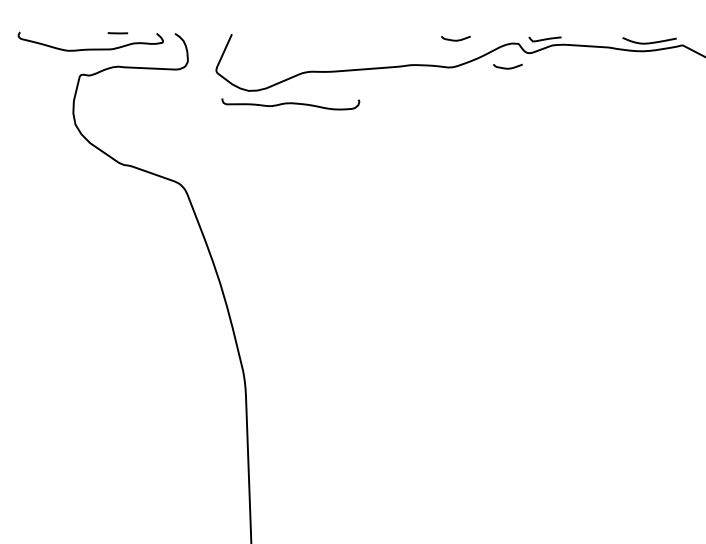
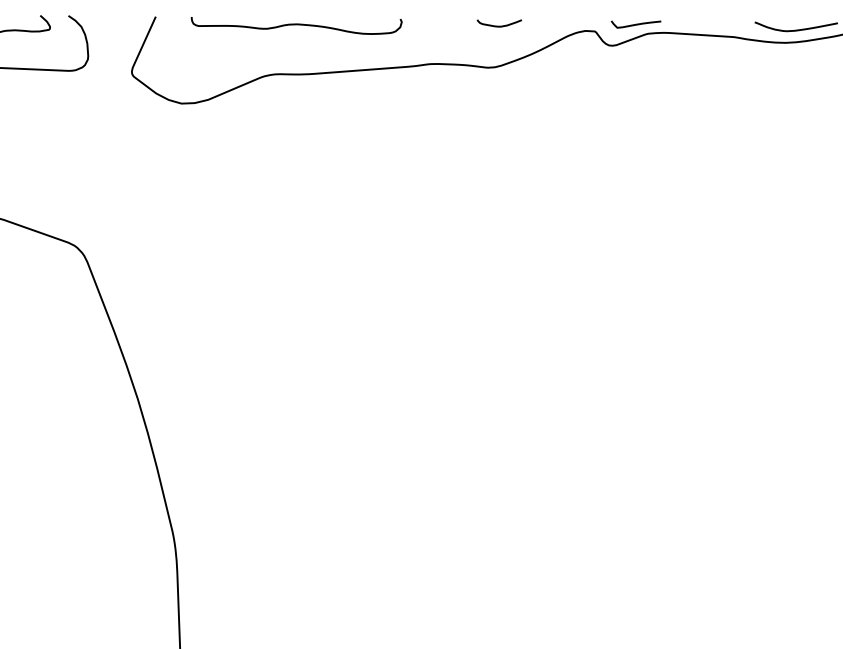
curve: (507, 67) -> (578, 67), removed
curve: (290, 104) -> (296, 26), moved

